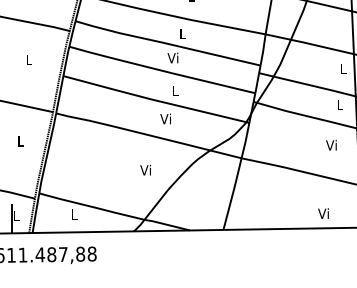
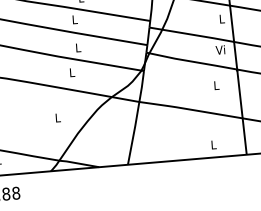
text: (172, 57) -> (73, 19), Vi -> L
text: (339, 104) -> (220, 49), L -> Vi
text: (165, 118) -> (71, 72), Vi -> L
text: (331, 145) -> (216, 85), Vi -> L
text: (145, 169) -> (57, 117), Vi -> L
text: (323, 213) -> (213, 144), Vi -> L

